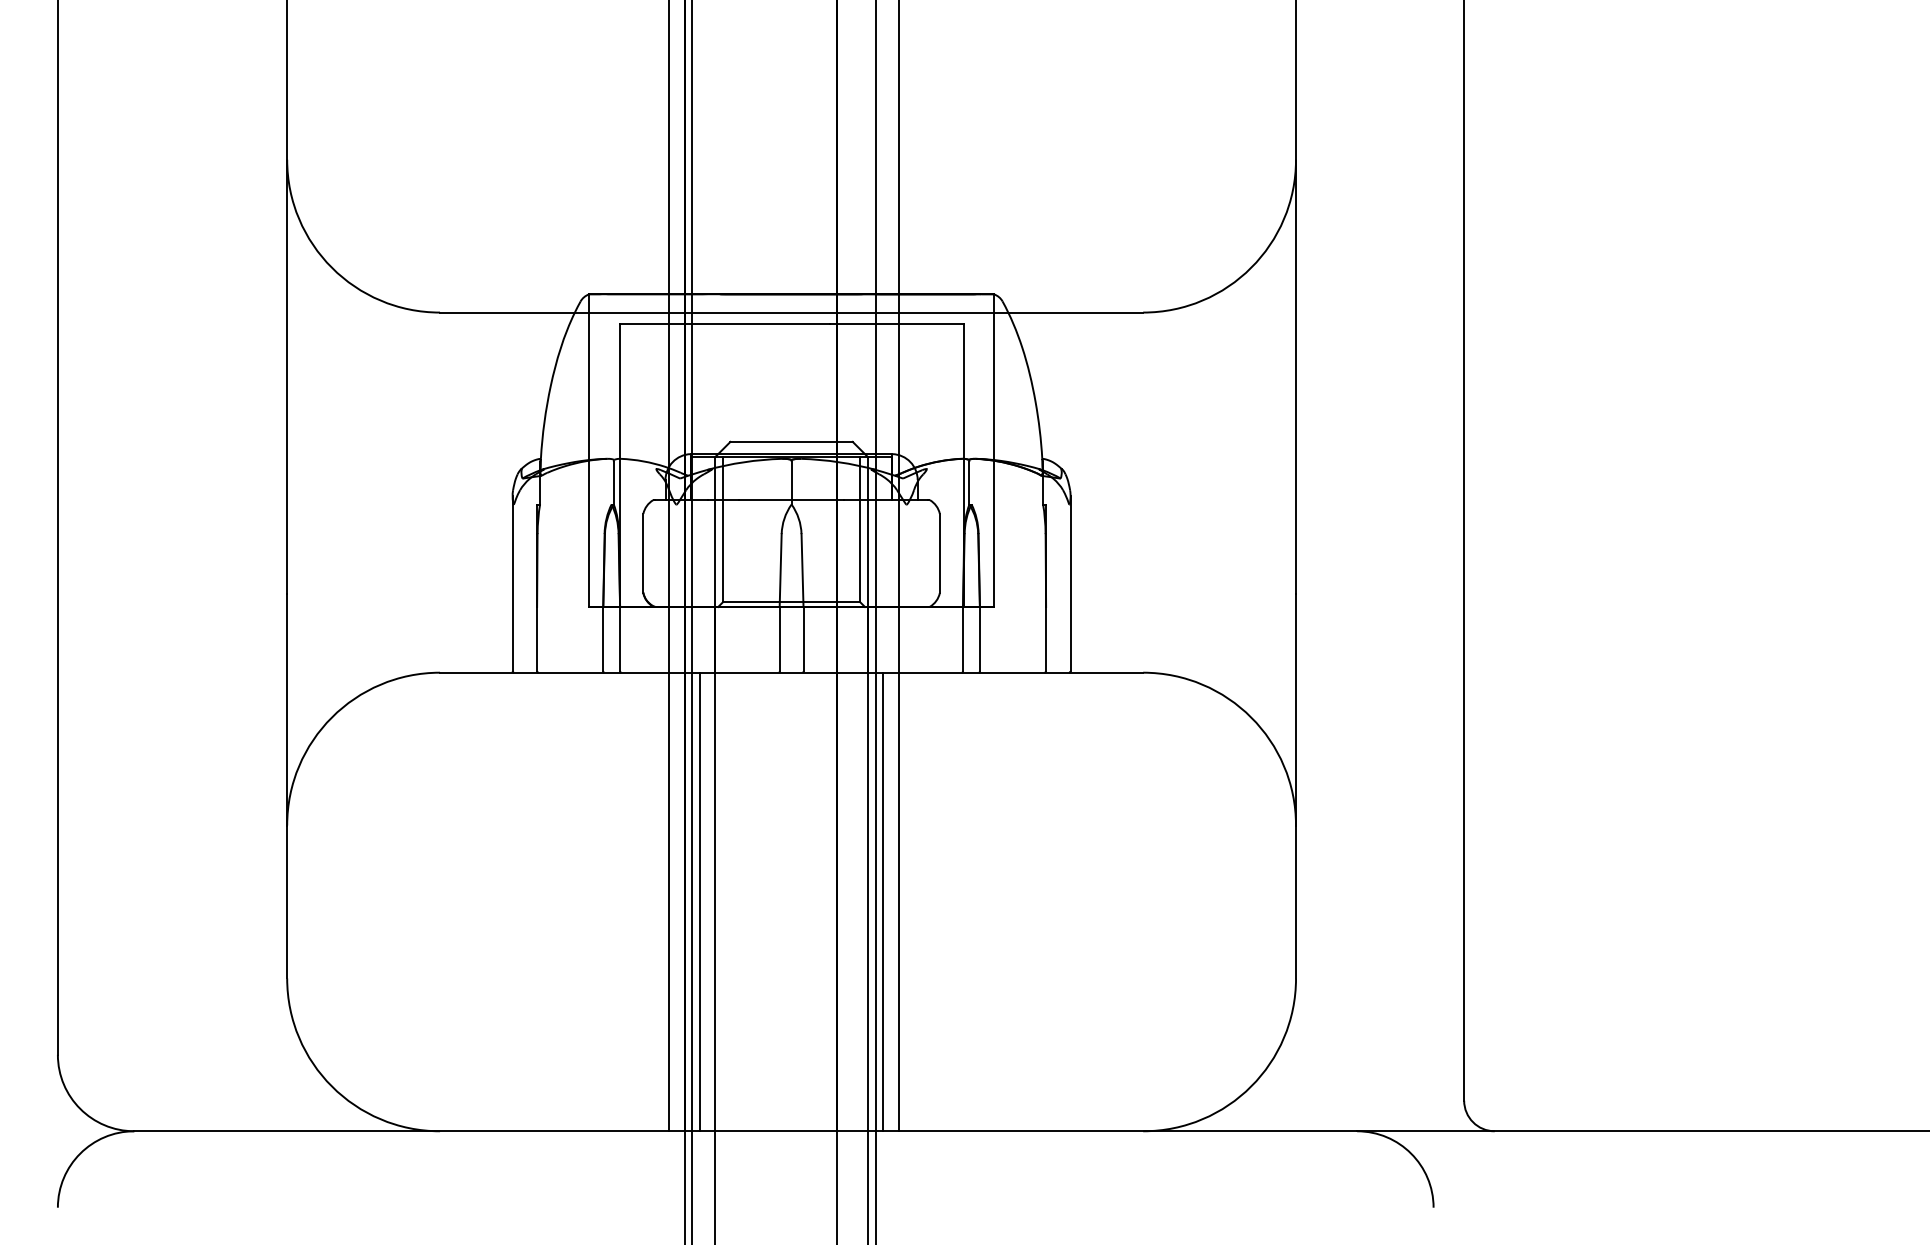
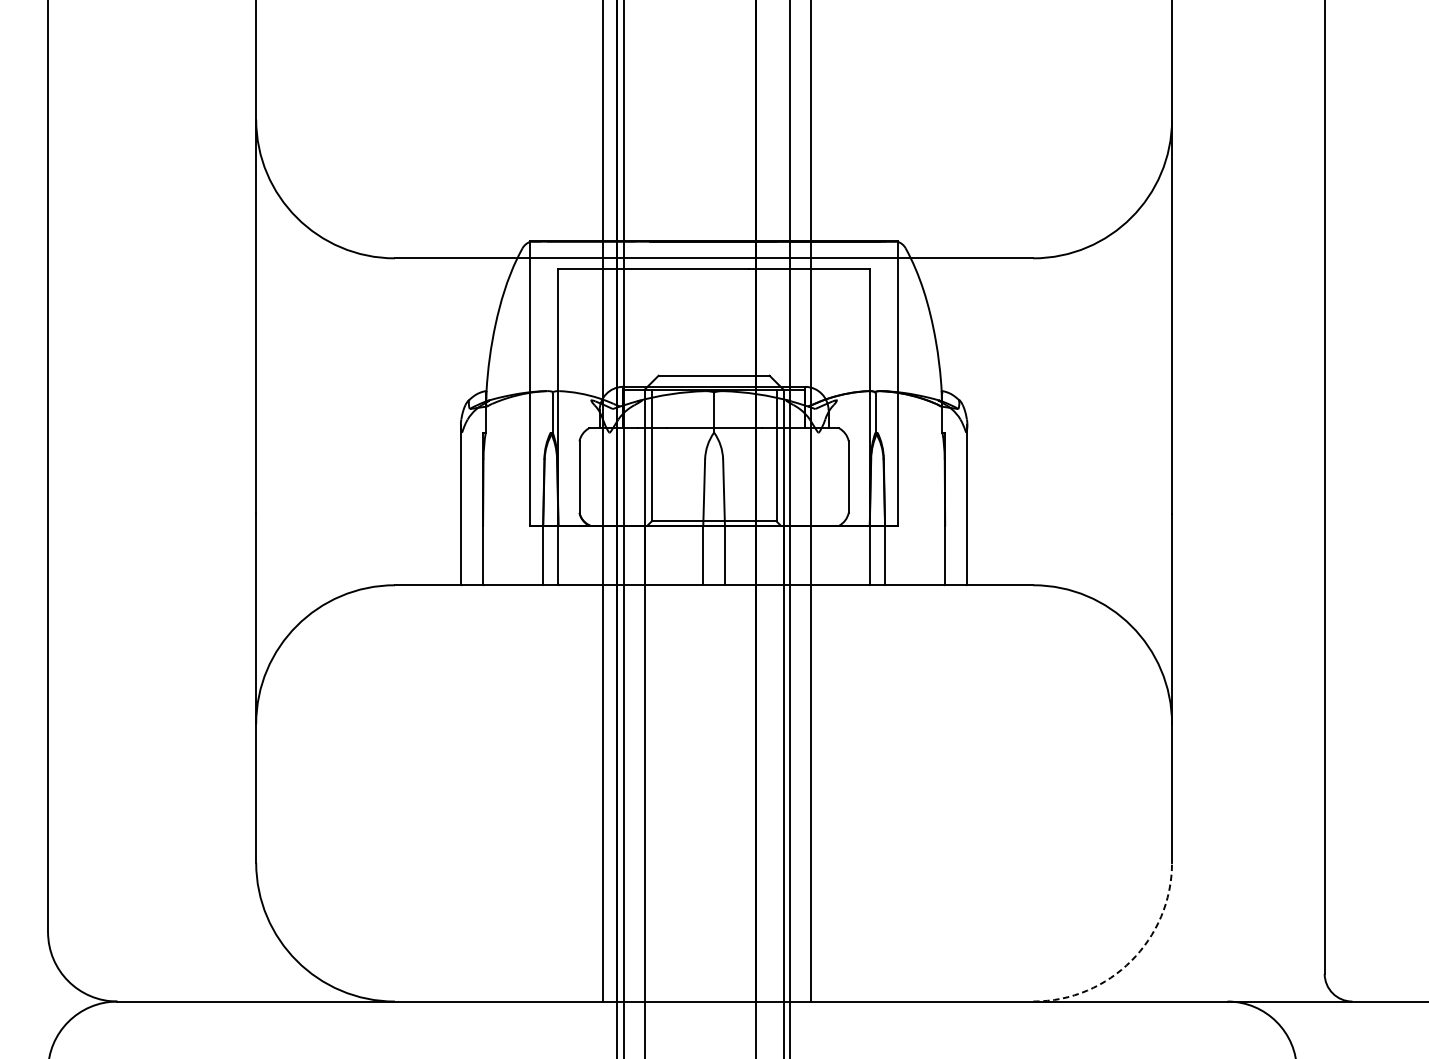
line: (699, 901) -> (630, 792), removed
line: (883, 901) -> (797, 792), removed
arc: (1251, 1086) -> (1131, 960), solid -> dashed

